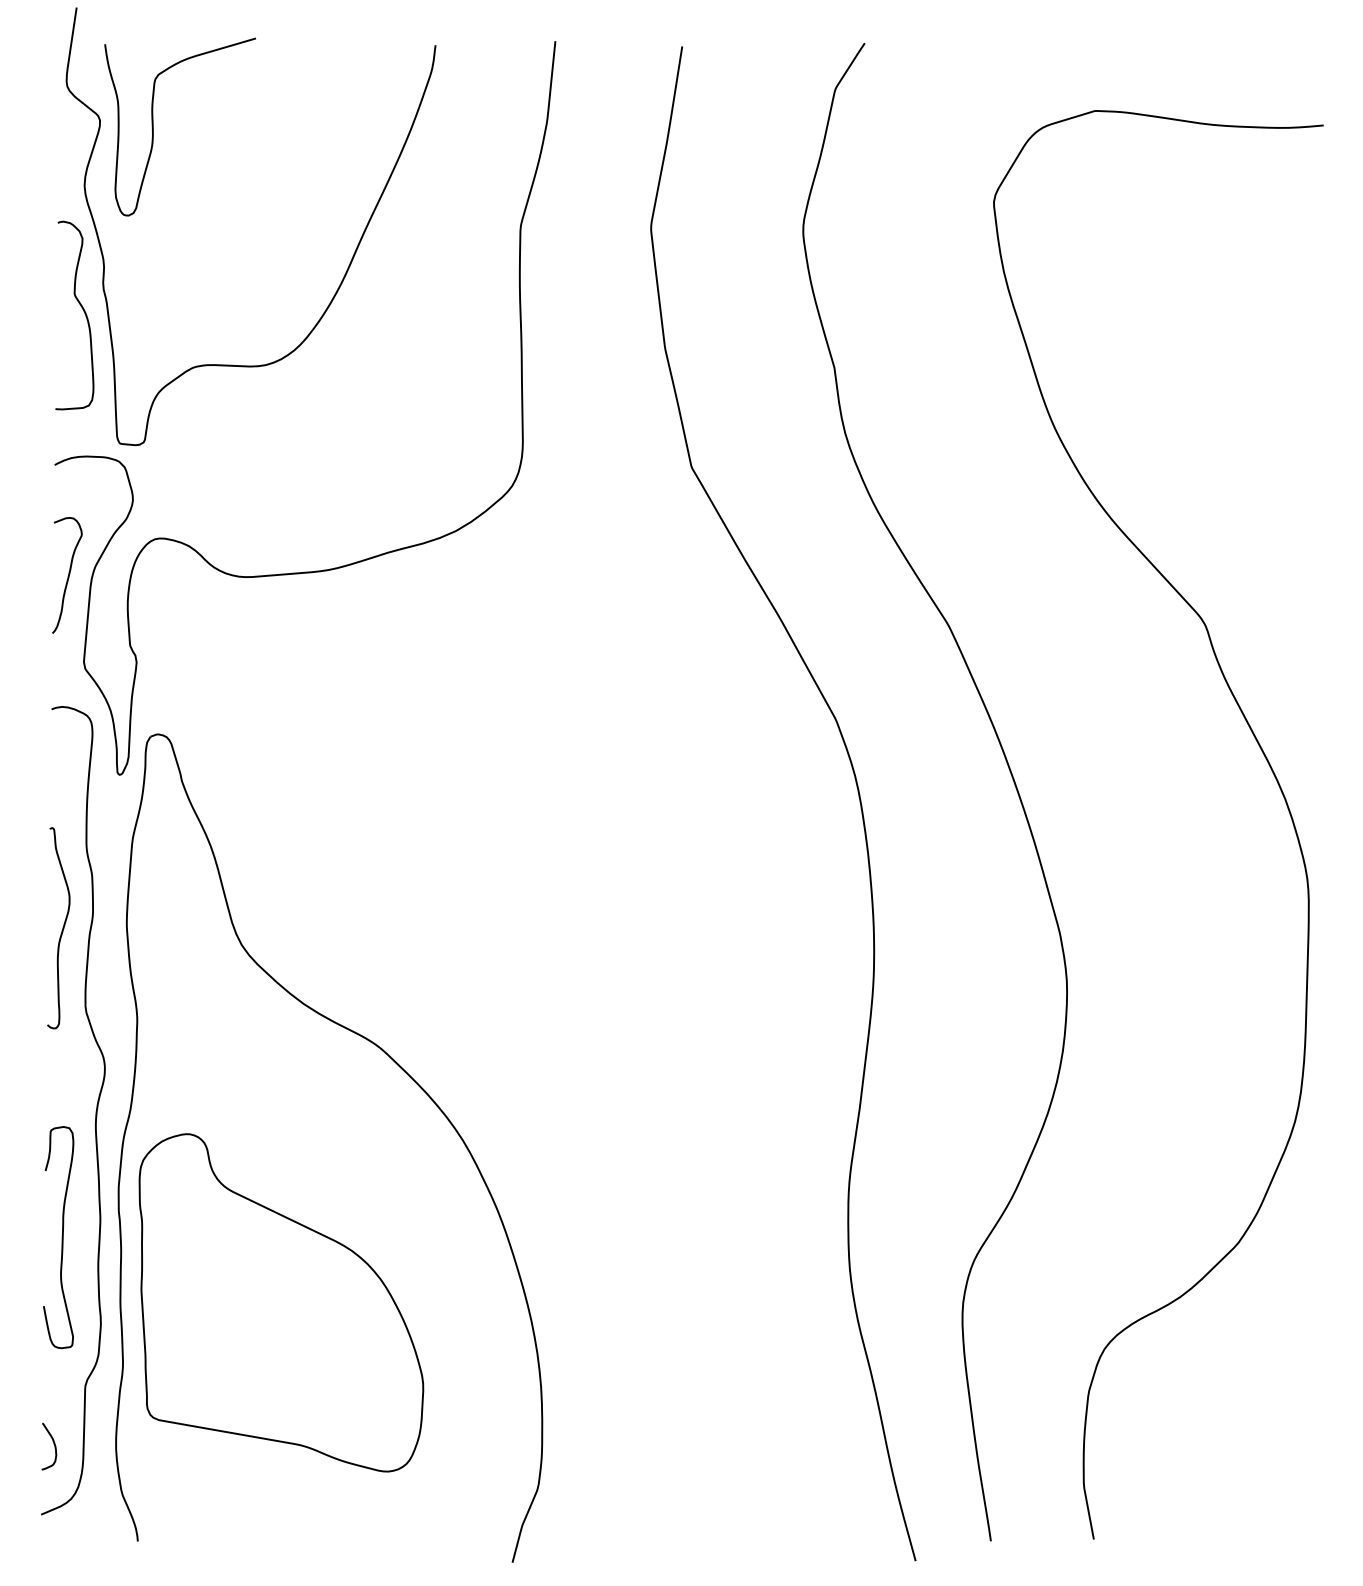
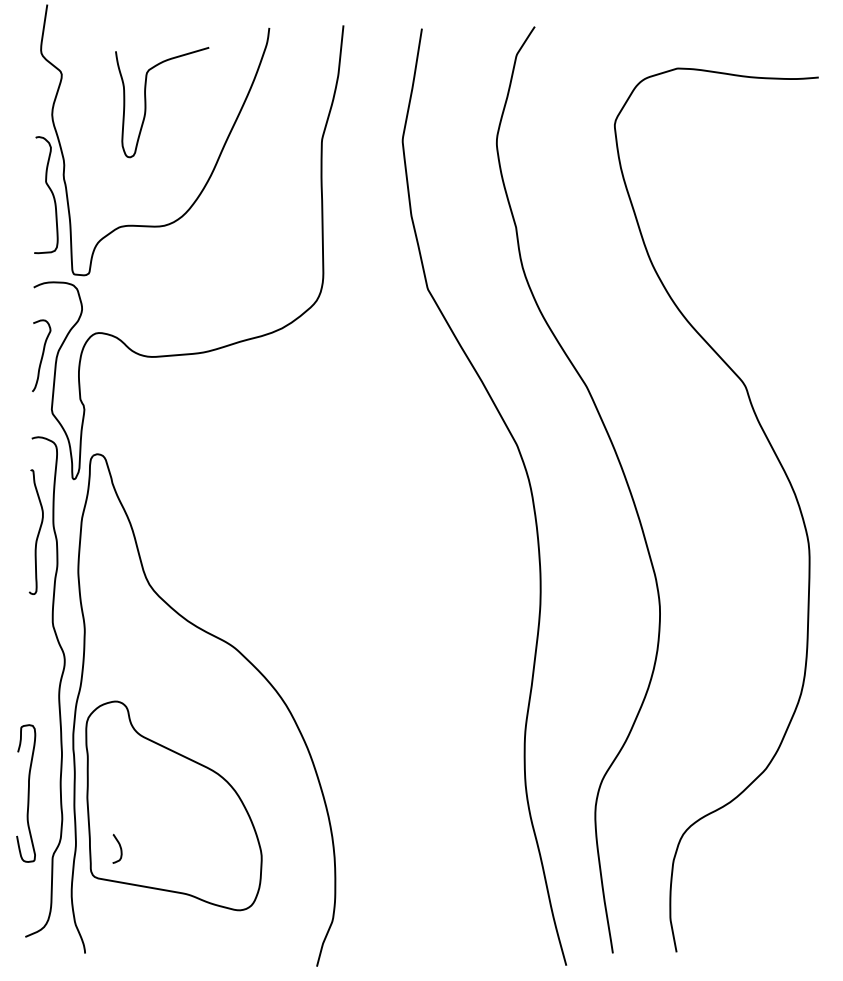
curve: (154, 127) -> (146, 102), moved
curve: (60, 930) -> (37, 533), moved
curve: (60, 1237) -> (27, 793), moved
curve: (52, 1444) -> (119, 847), moved

